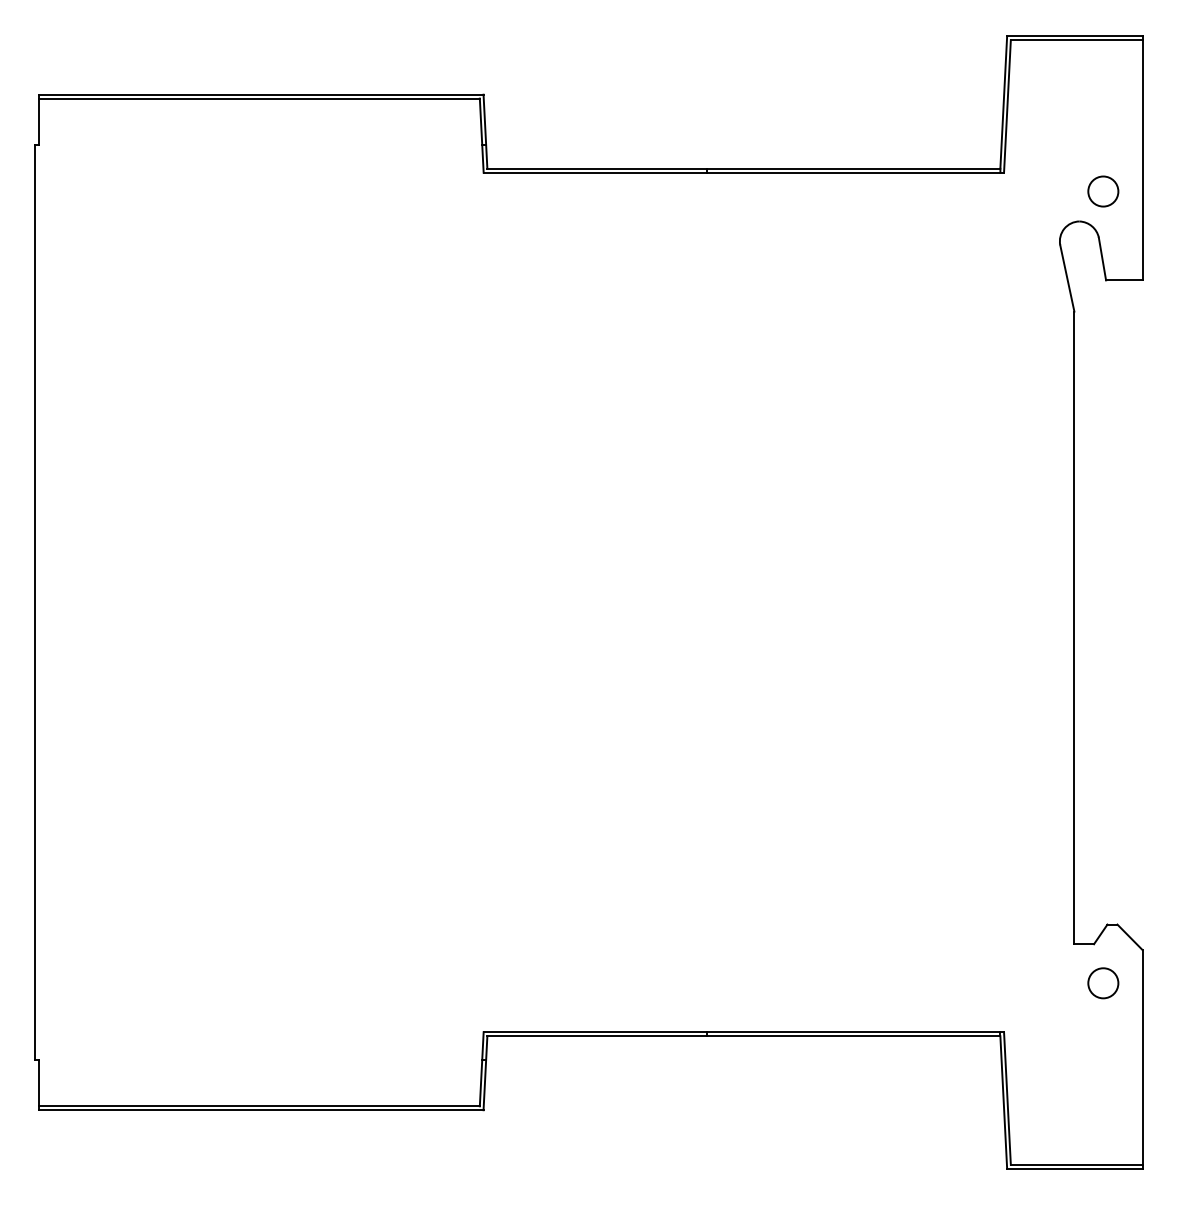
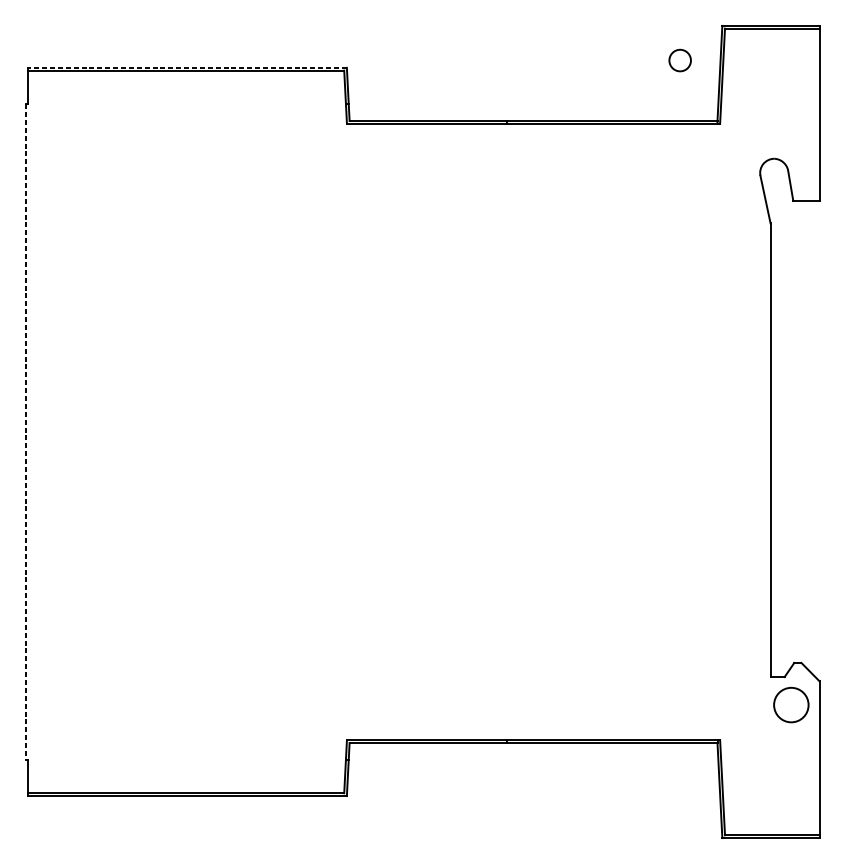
line: (261, 94) -> (187, 67), solid -> dashed
circle: (1103, 191) -> (680, 60), moved
line: (35, 602) -> (25, 432), solid -> dashed
circle: (1103, 983) -> (791, 705), size x1.6

